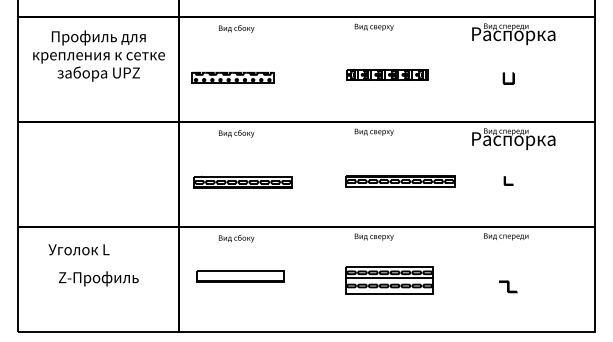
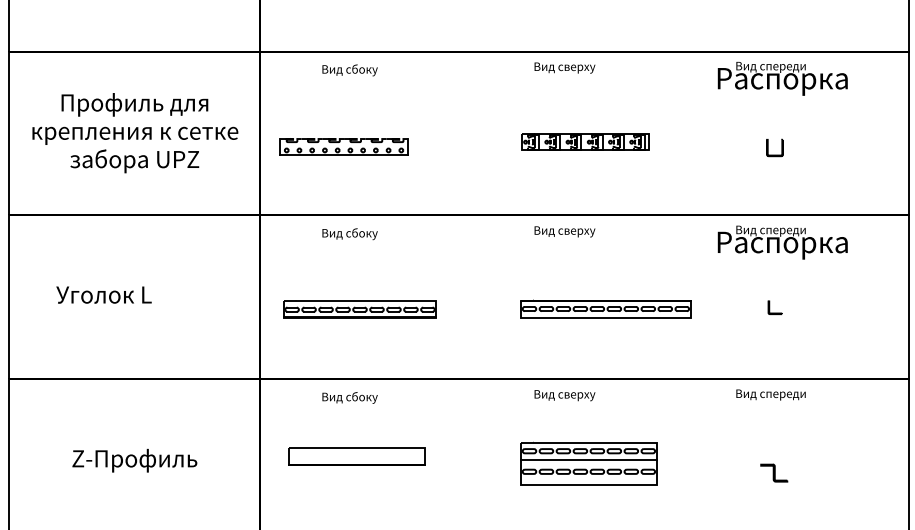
text: (98, 55) -> (134, 132), moved
text: (78, 249) -> (103, 294), moved

